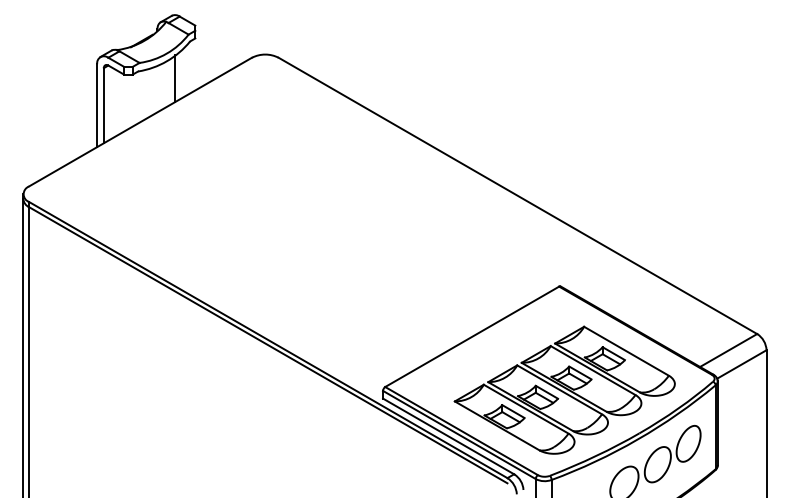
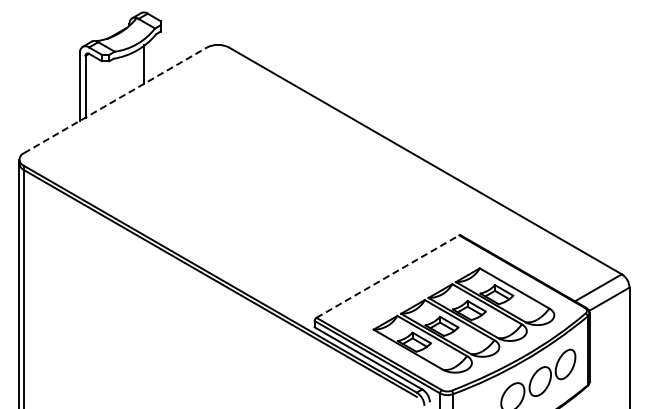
line: (140, 122) -> (115, 100), solid -> dashed
line: (472, 336) -> (388, 276), solid -> dashed

